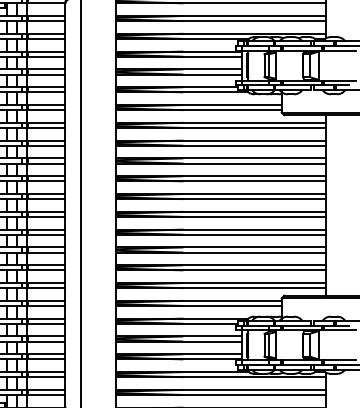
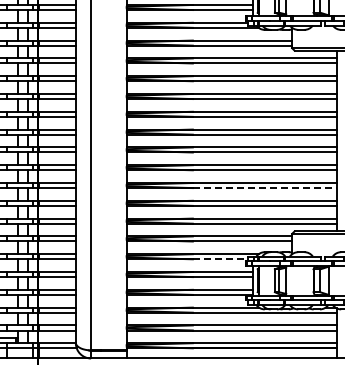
line: (254, 252) -> (264, 188), solid -> dashed
line: (210, 323) -> (220, 259), solid -> dashed

